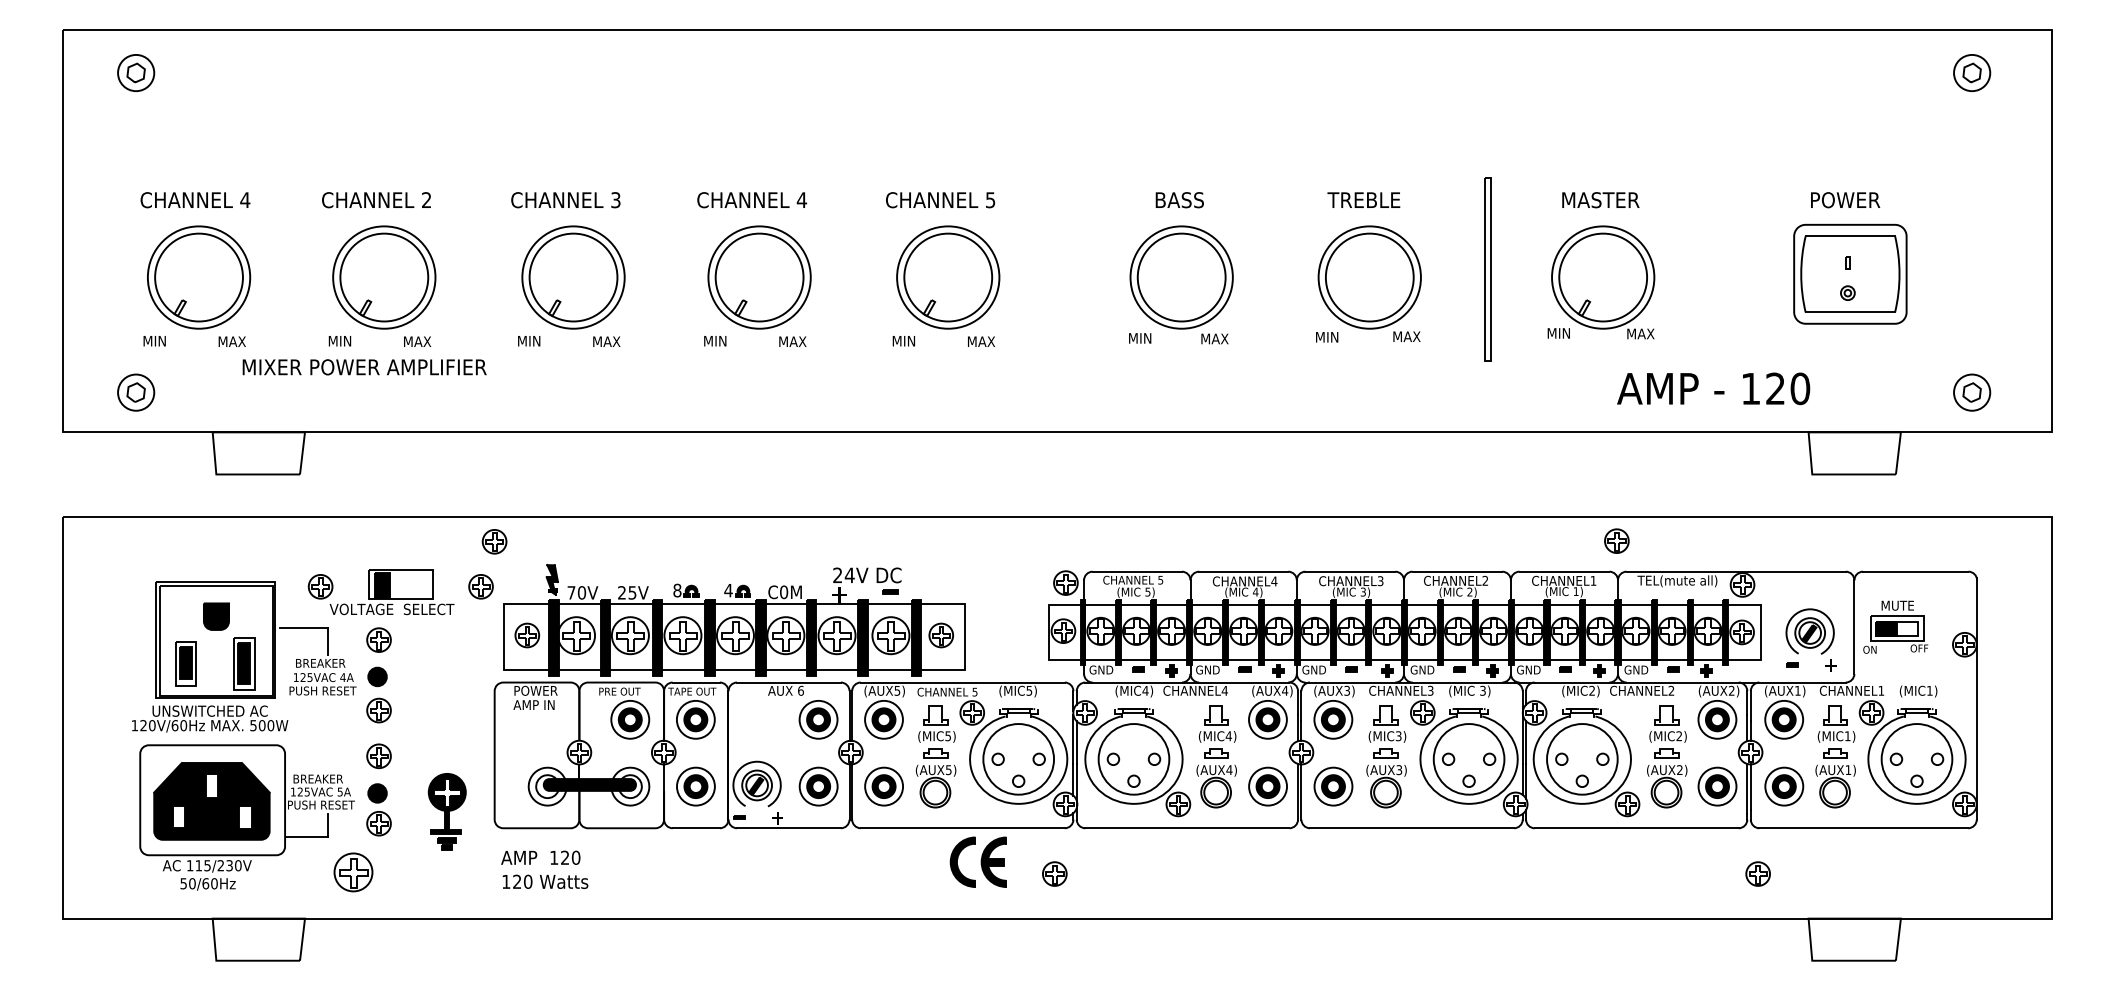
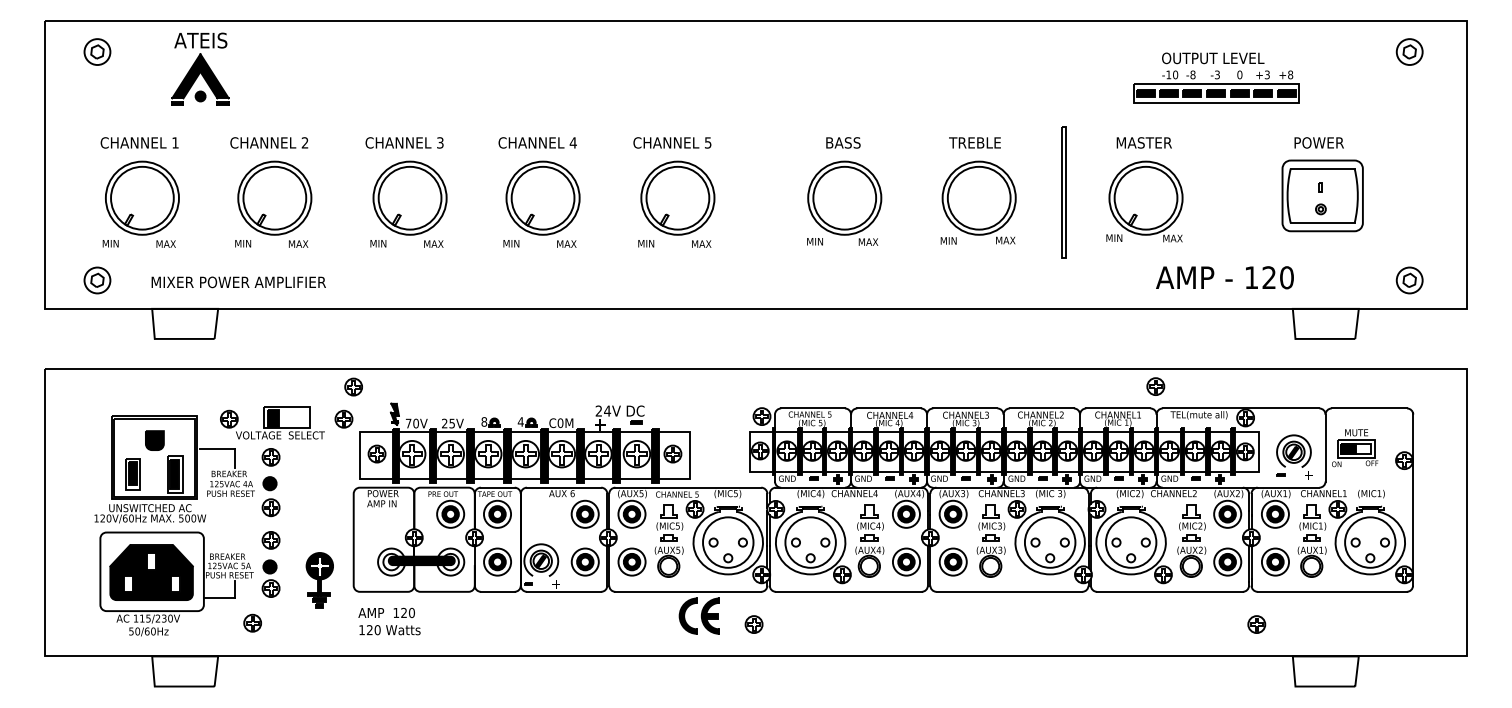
part: (280, 96) -> (200, 68), added
part: (1701, 108) -> (1216, 77), added
text: (245, 199) -> (175, 142), 4 -> 1
text: (364, 367) -> (238, 282), moved
part: (353, 871) -> (252, 622), size x0.62

